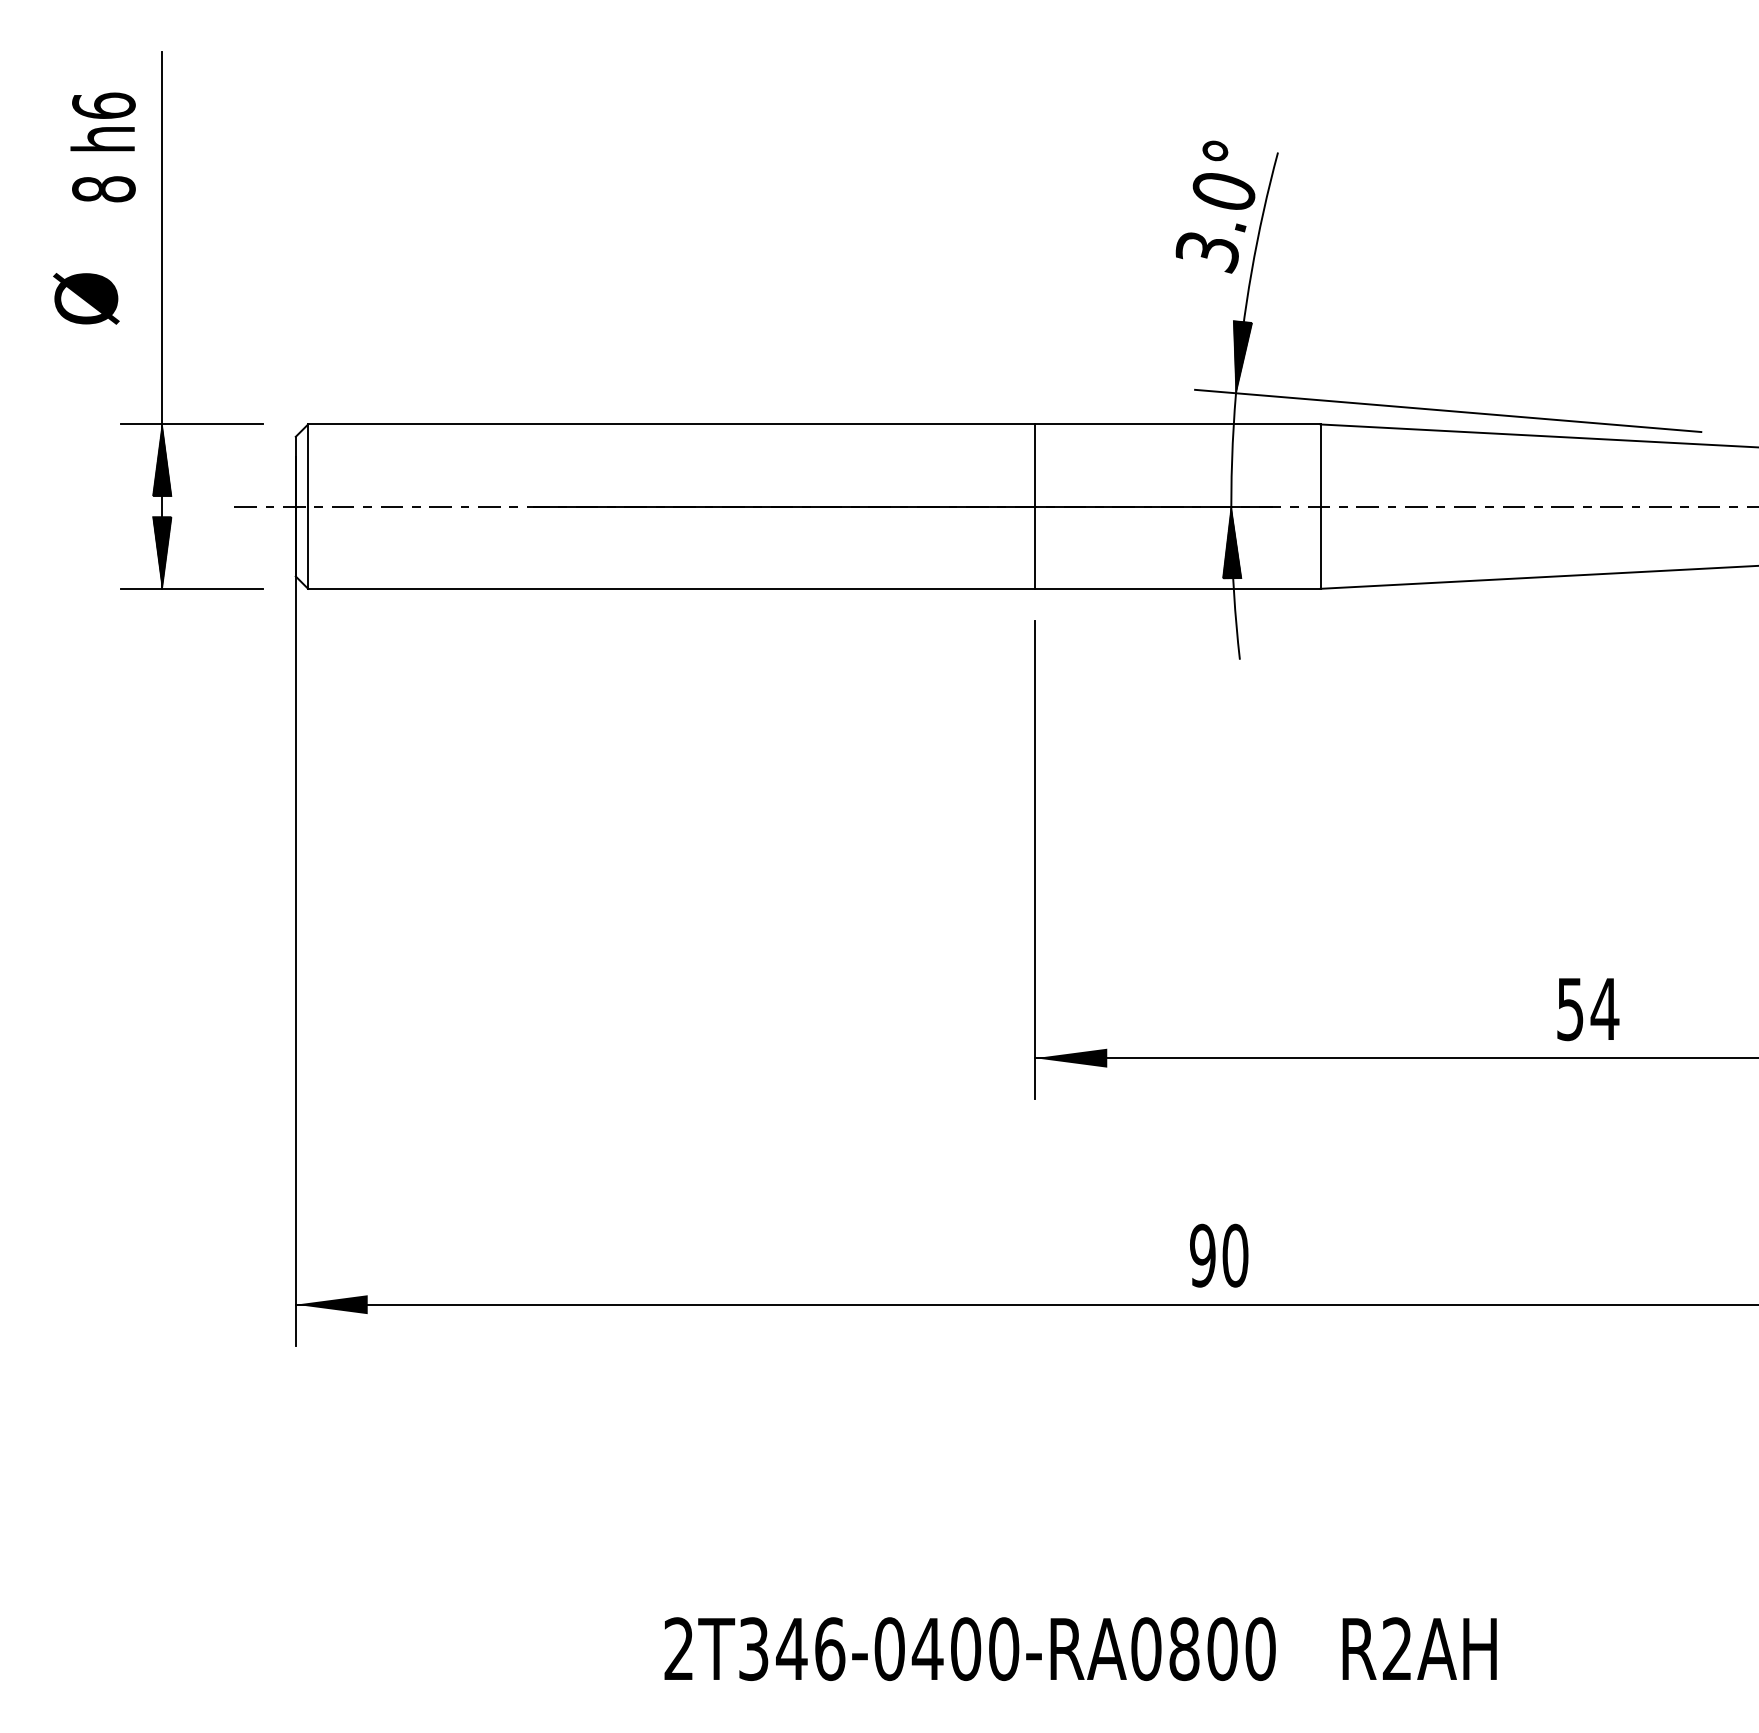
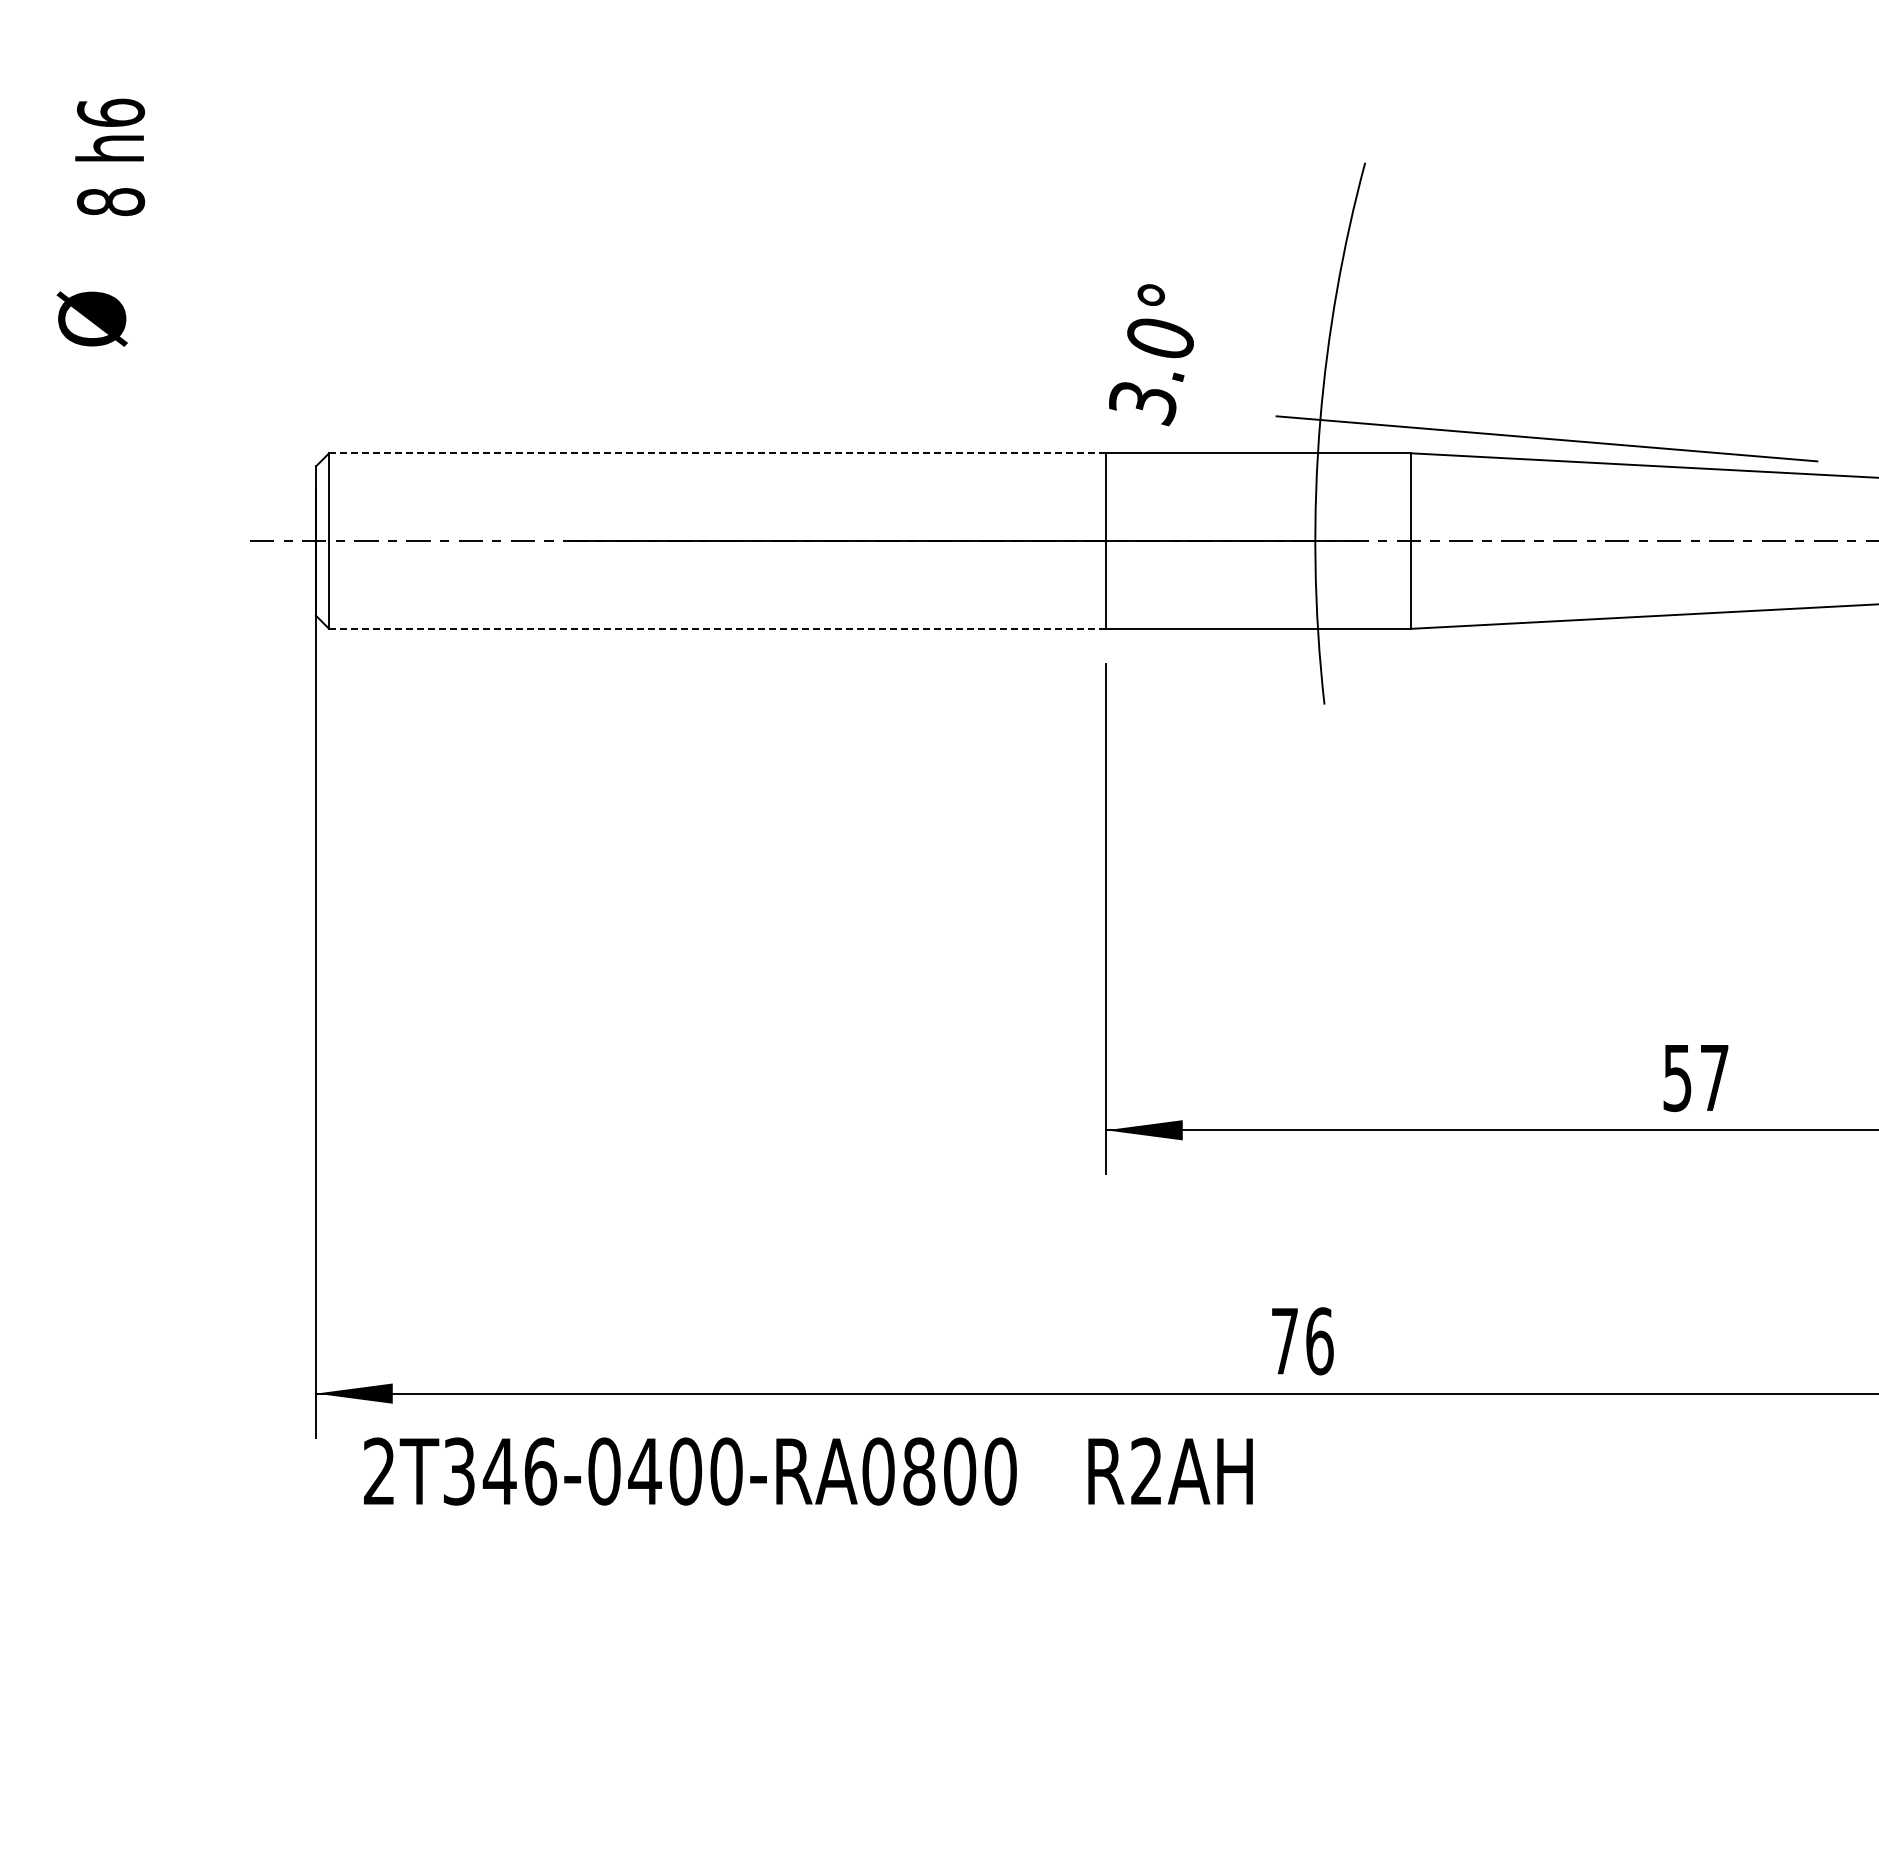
text: (1215, 207) -> (1151, 355), moved
part: (162, 319) -> (173, 341), removed
hatch: (1242, 356) -> (1327, 380), removed
line: (671, 424) -> (717, 453), solid -> dashed
hatch: (1232, 542) -> (1316, 579), removed
line: (672, 588) -> (718, 628), solid -> dashed
text: (1604, 1008) -> (1714, 1077), 54 -> 57
text: (1219, 1255) -> (1302, 1341), 90 -> 76
text: (1080, 1649) -> (808, 1471), moved

